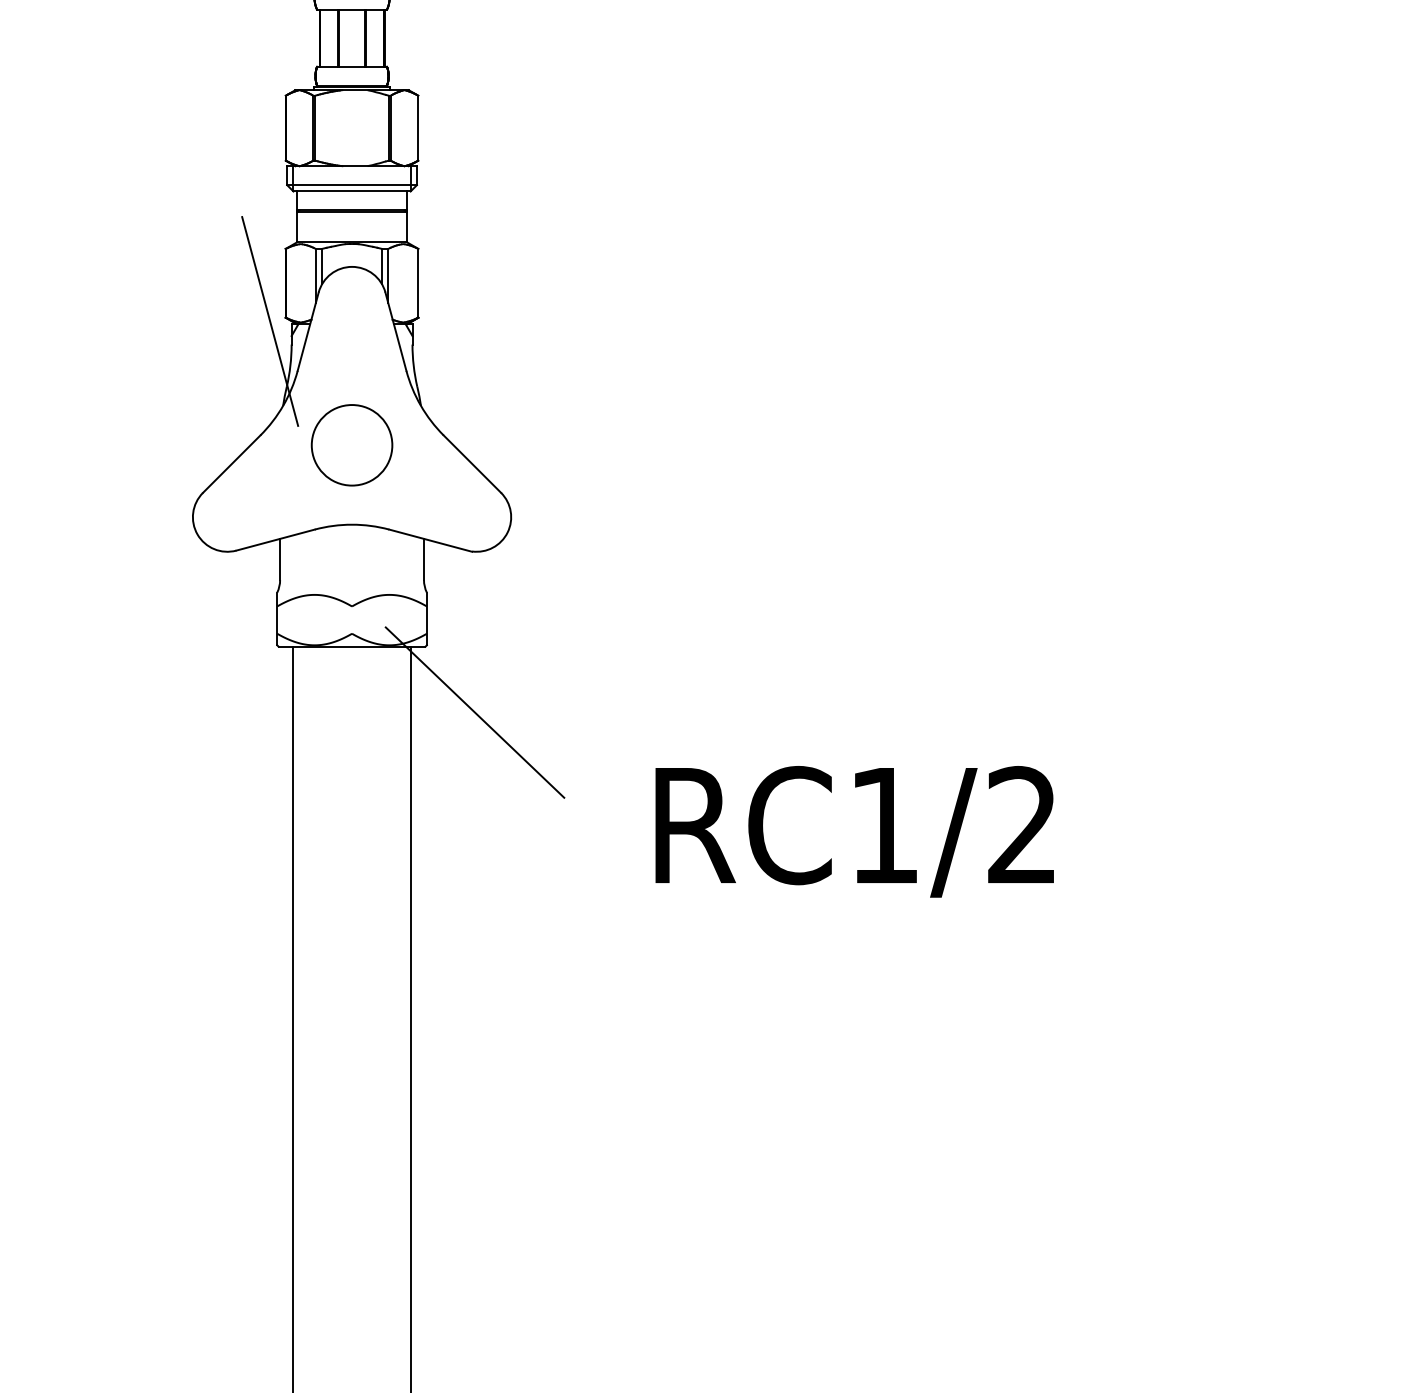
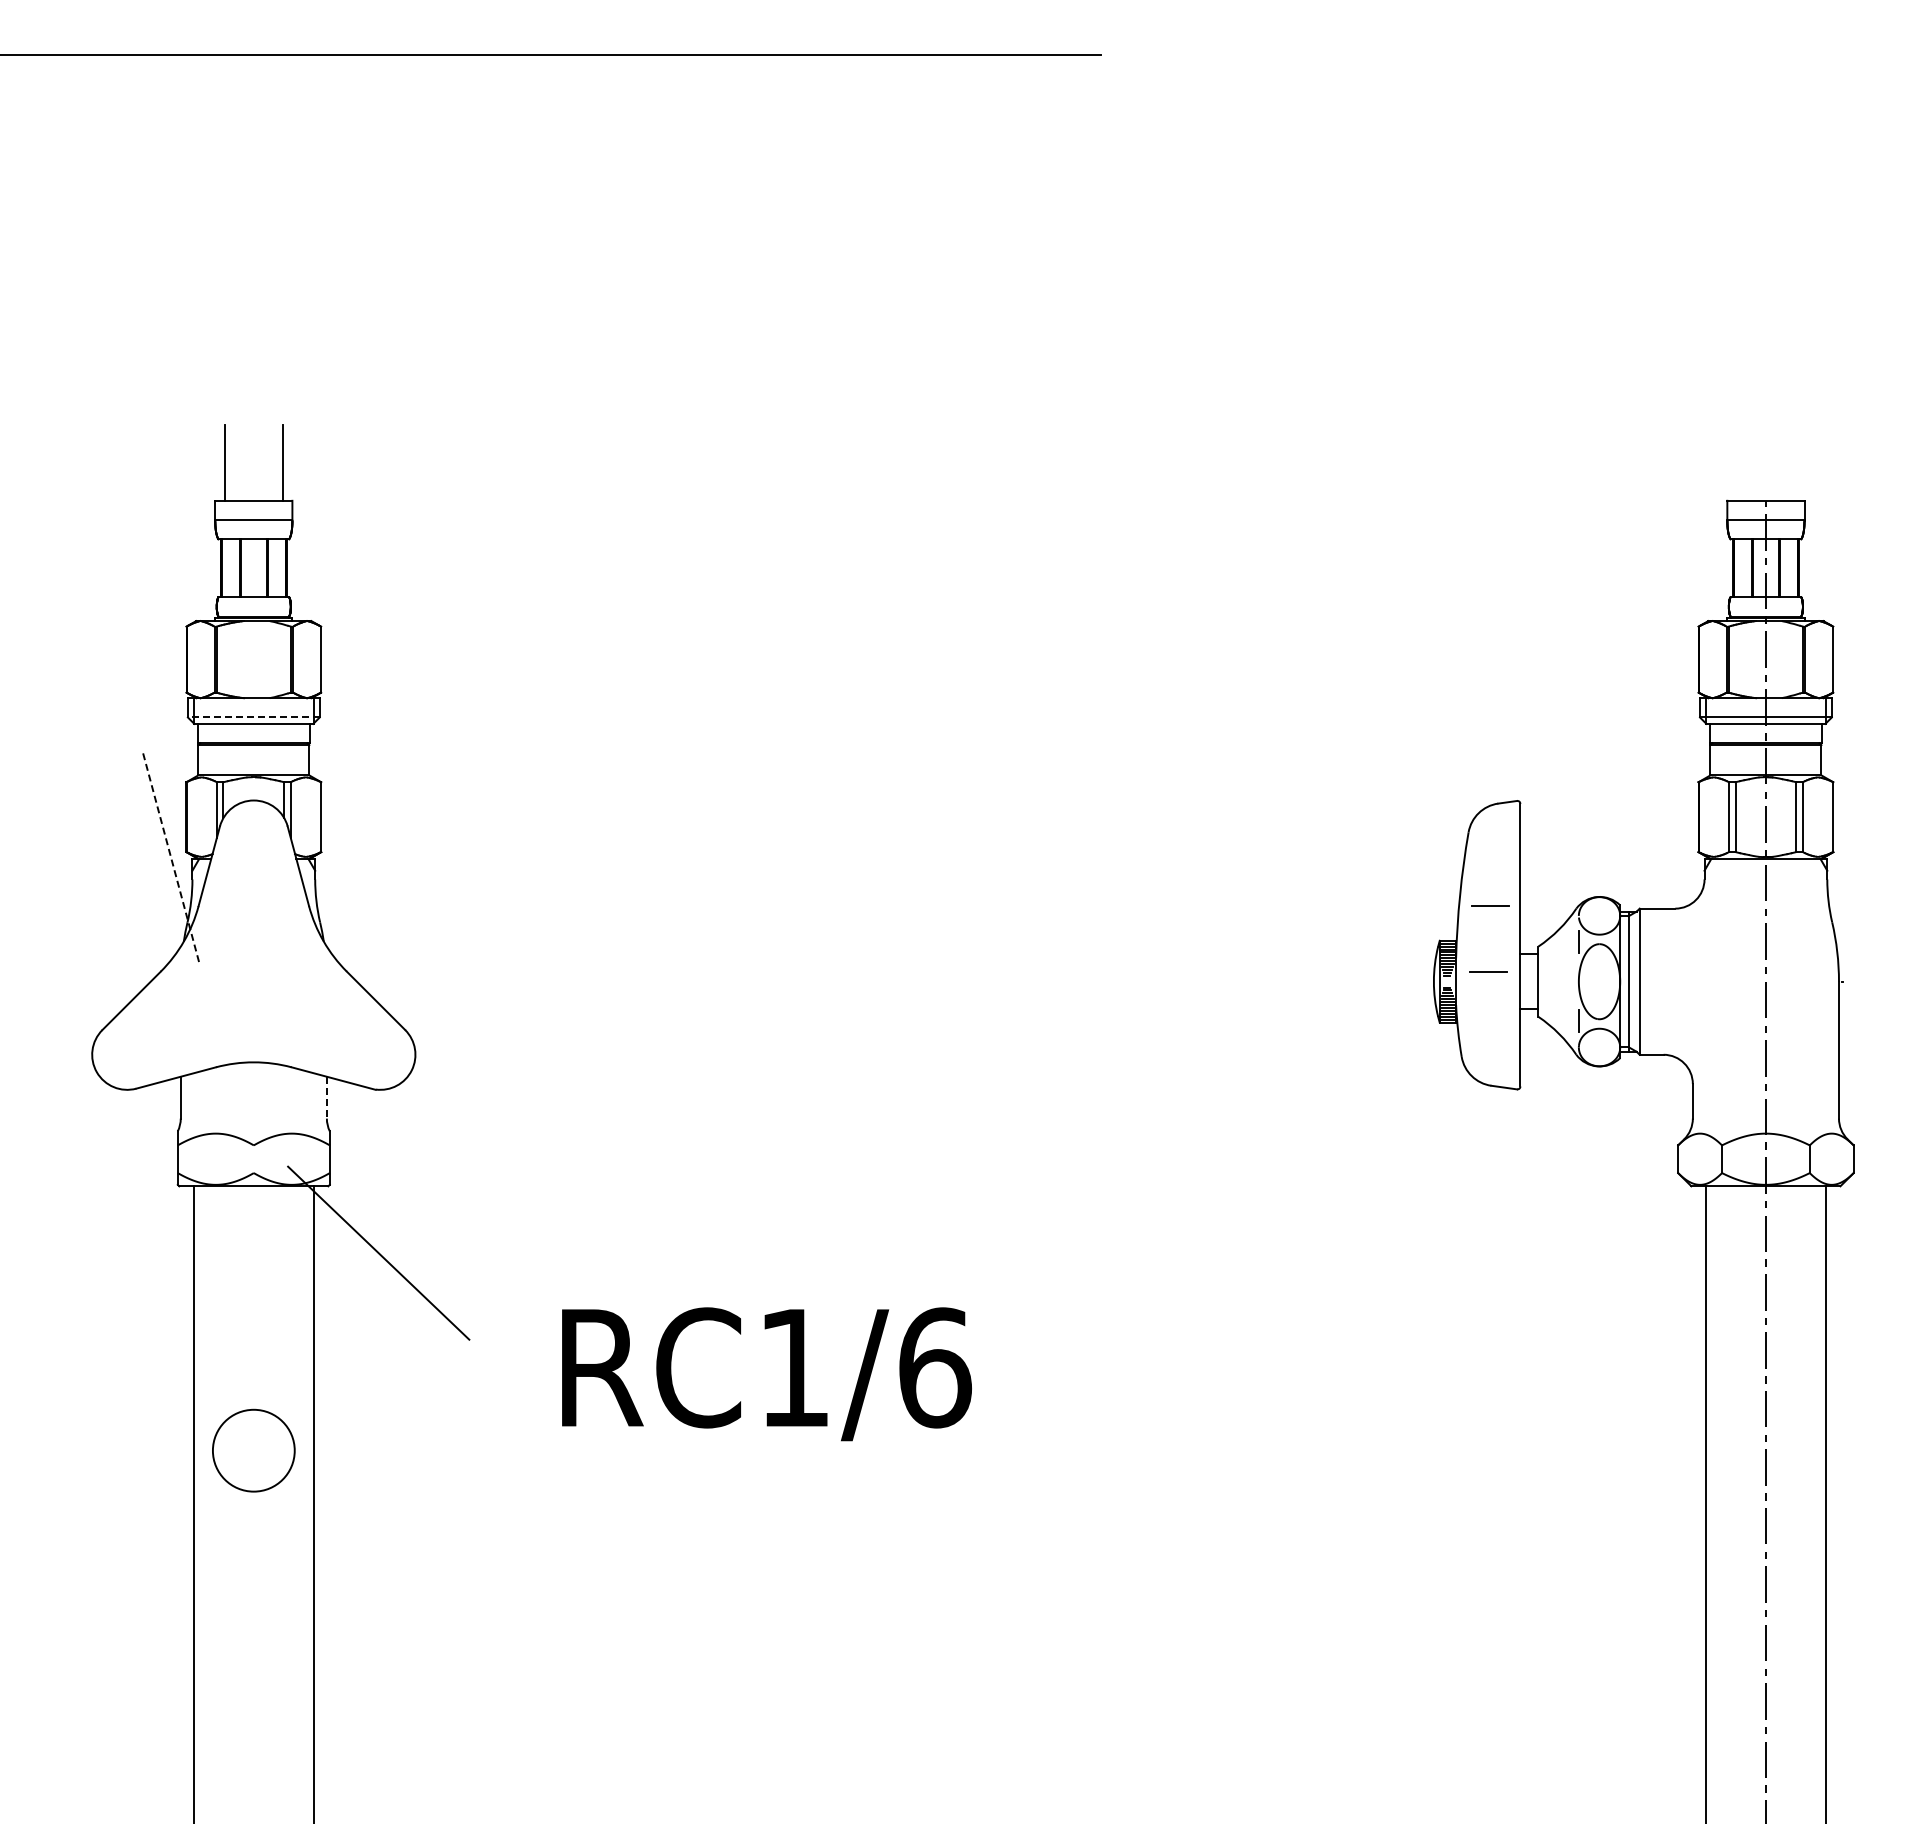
line: (351, 185) -> (253, 717), solid -> dashed
line: (270, 321) -> (170, 855), solid -> dashed
circle: (351, 445) -> (253, 1450), moved
line: (423, 559) -> (326, 1097), solid -> dashed
text: (1023, 825) -> (935, 1367), RC1/2 -> RC1/6

